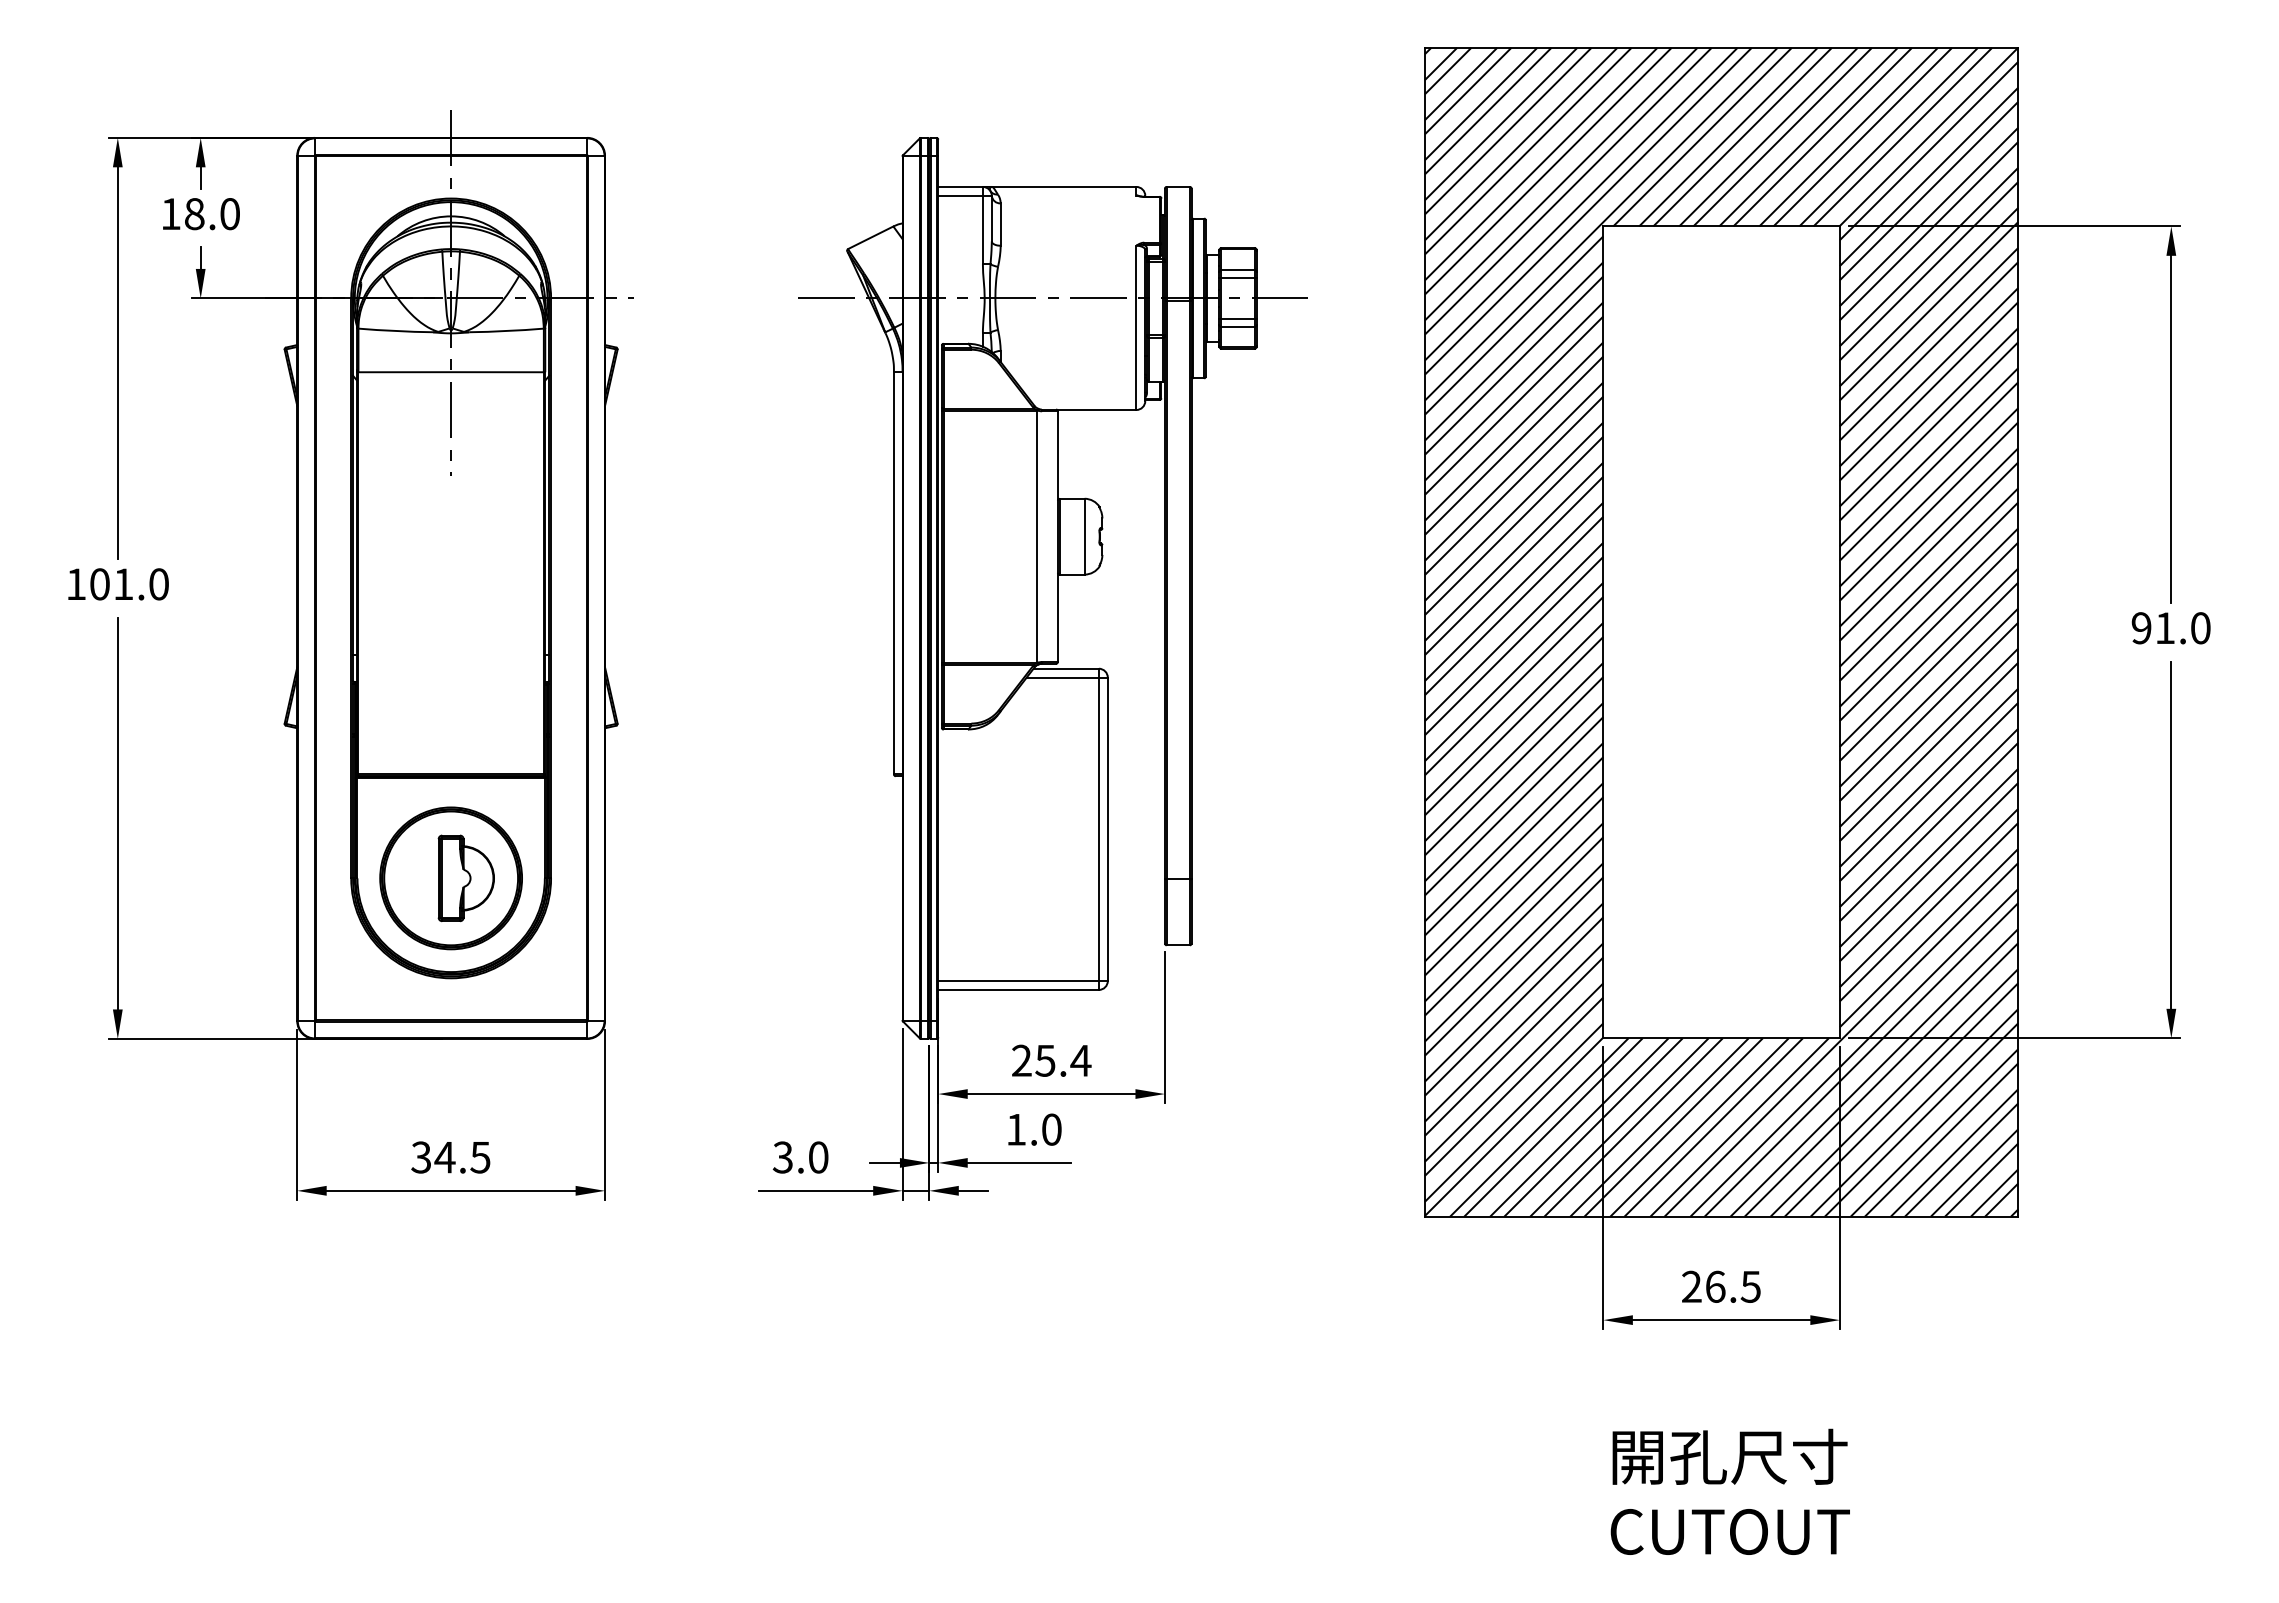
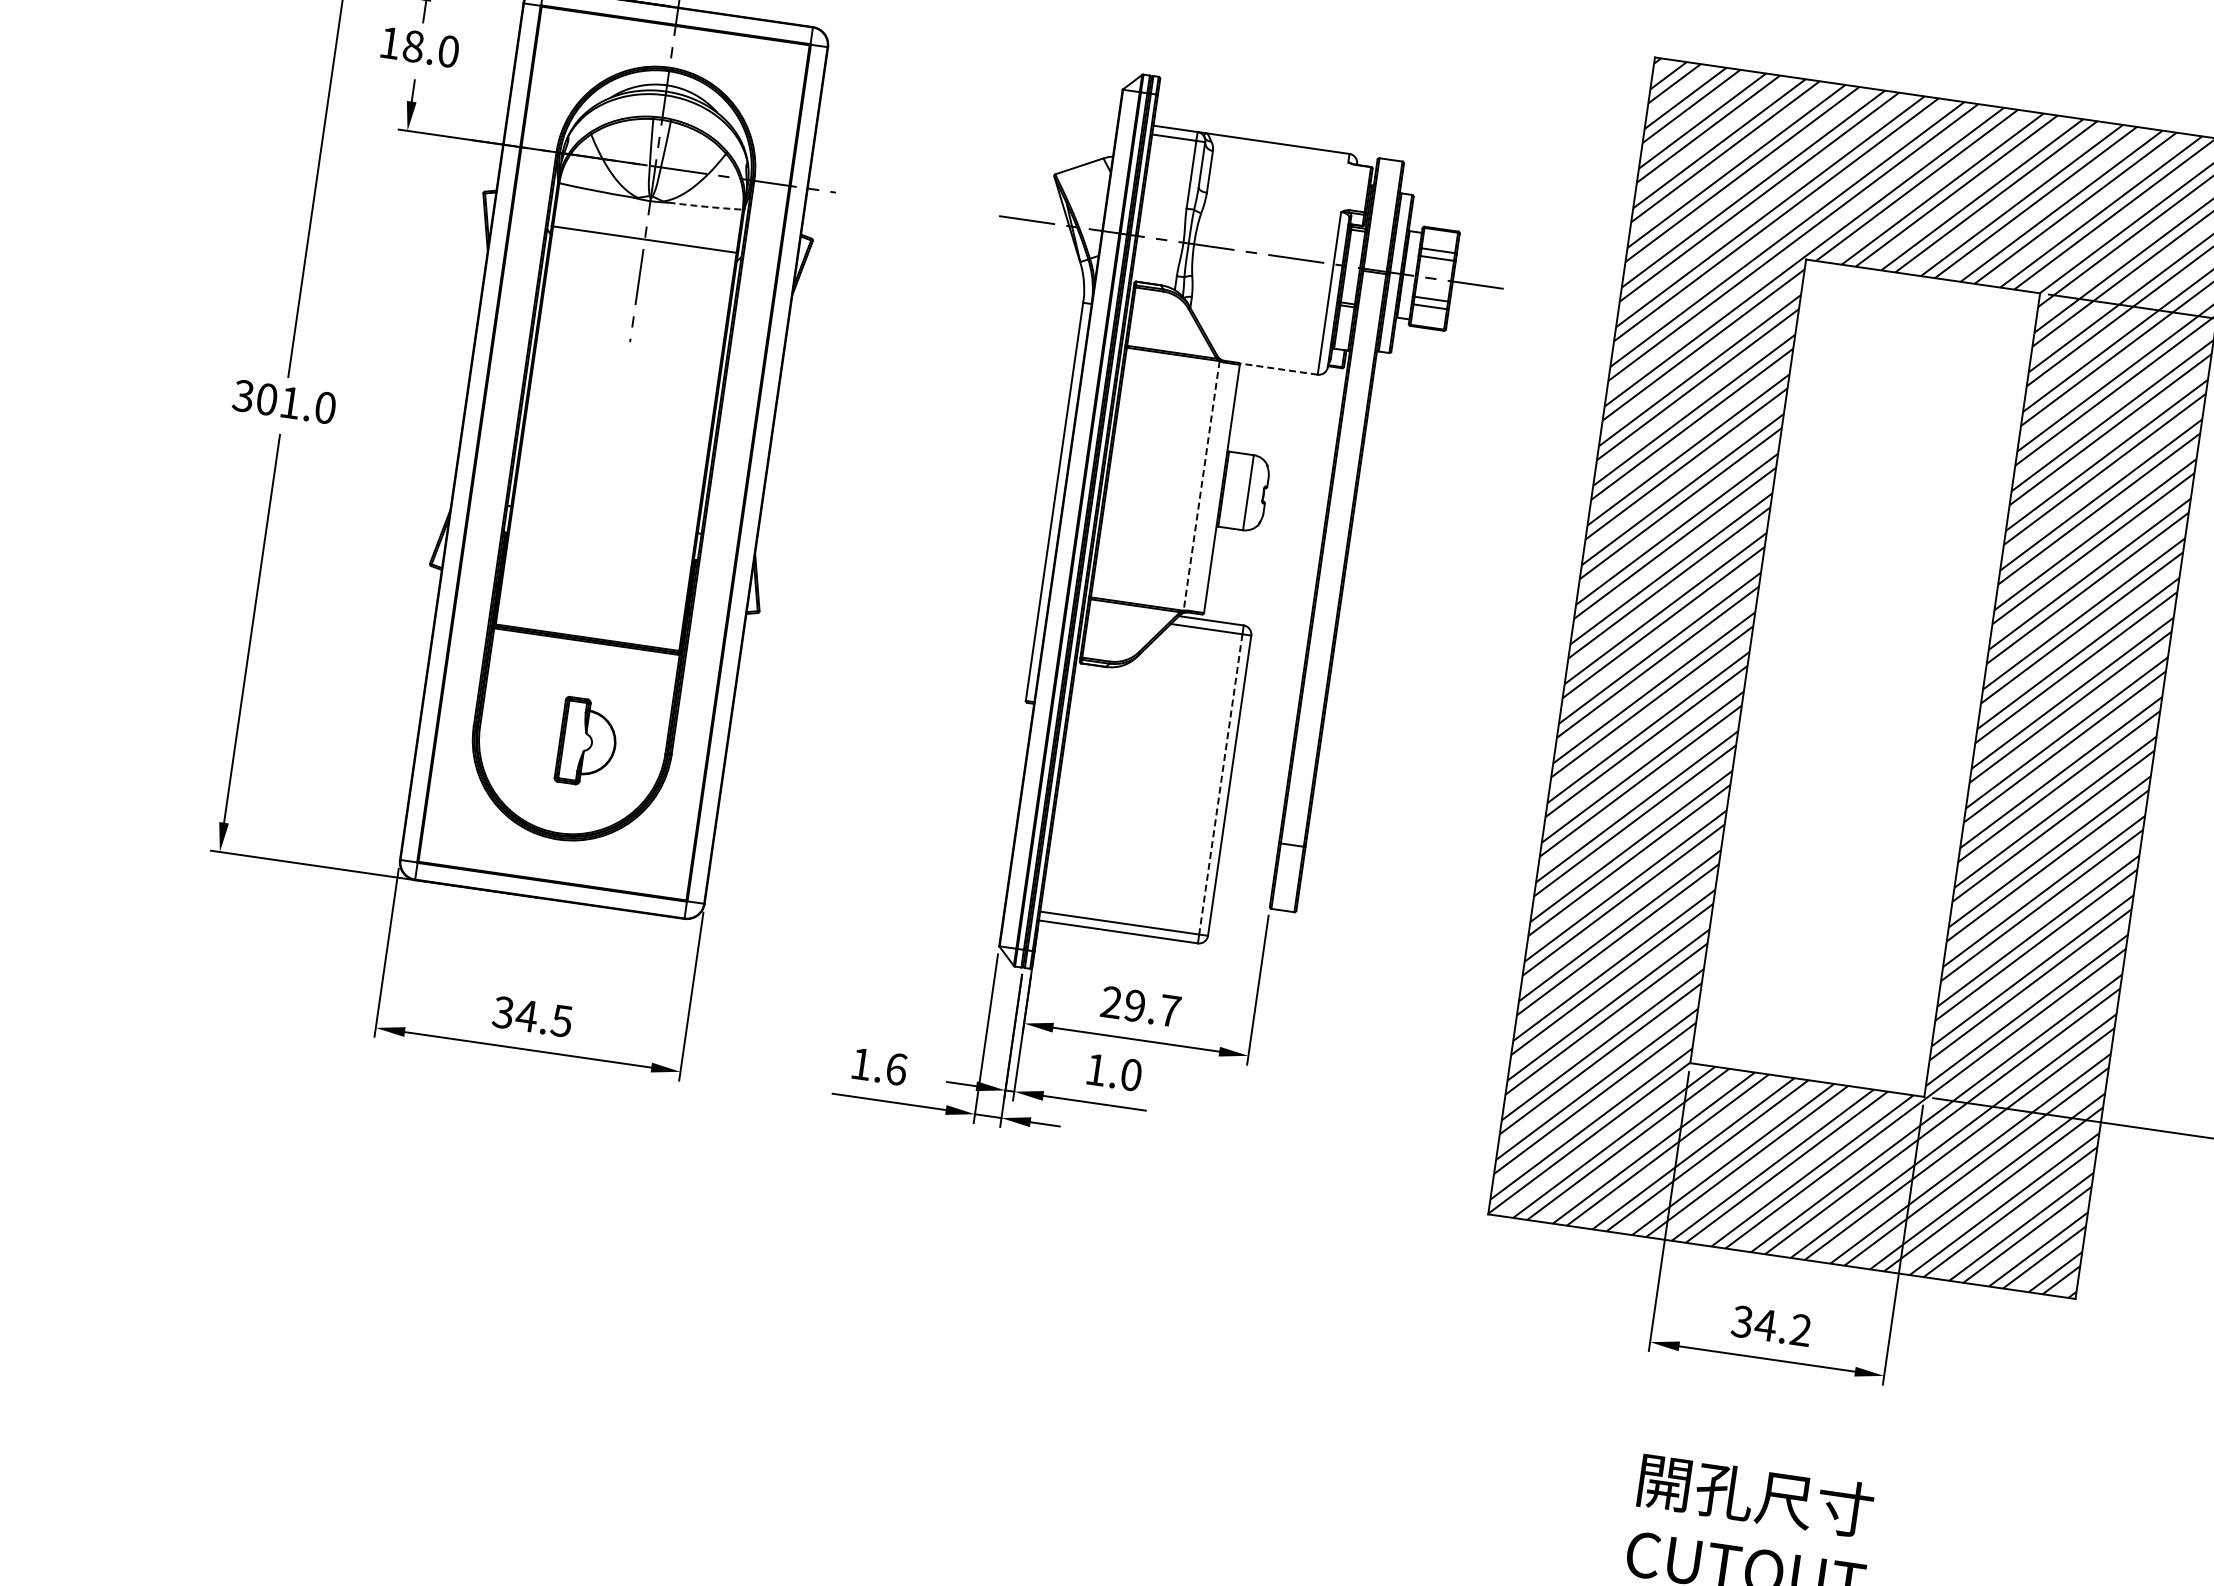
arc: (506, 331) -> (705, 207), solid -> dashed
line: (1096, 410) -> (1278, 369), solid -> dashed
line: (1037, 537) -> (1201, 486), solid -> dashed
text: (75, 584) -> (242, 396), 101.0 -> 301.0
line: (1098, 829) -> (1220, 784), solid -> dashed
part: (450, 878) -> (572, 740), removed
text: (1063, 1060) -> (1152, 1008), 25.4 -> 29.7
text: (800, 1157) -> (878, 1066), 3.0 -> 1.6
text: (1720, 1286) -> (1770, 1325), 26.5 -> 34.2

